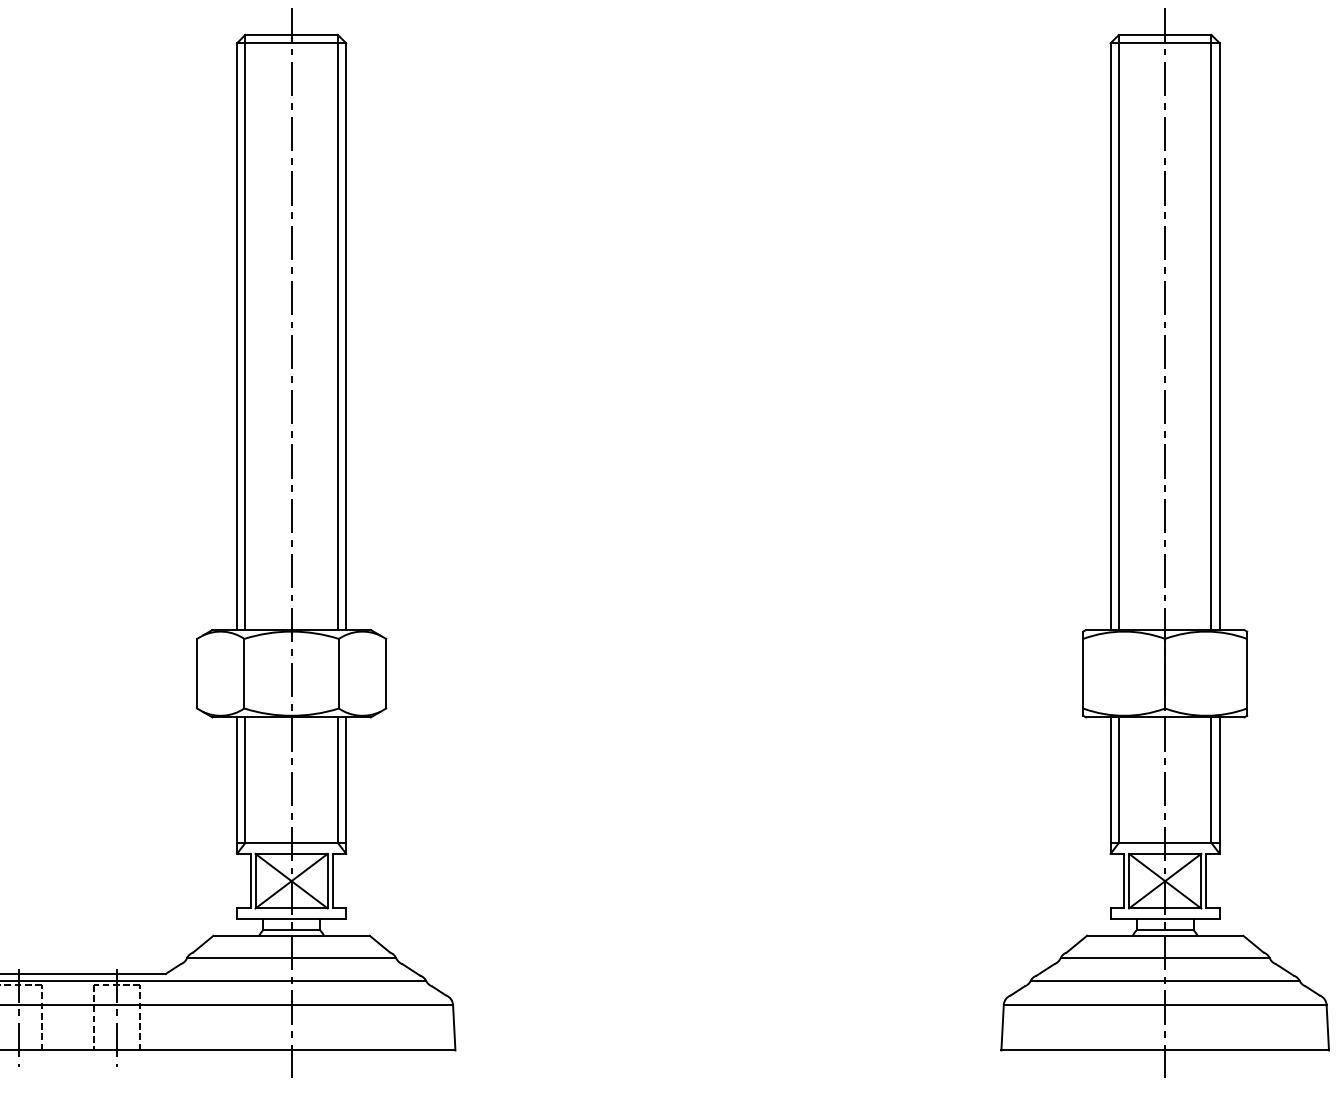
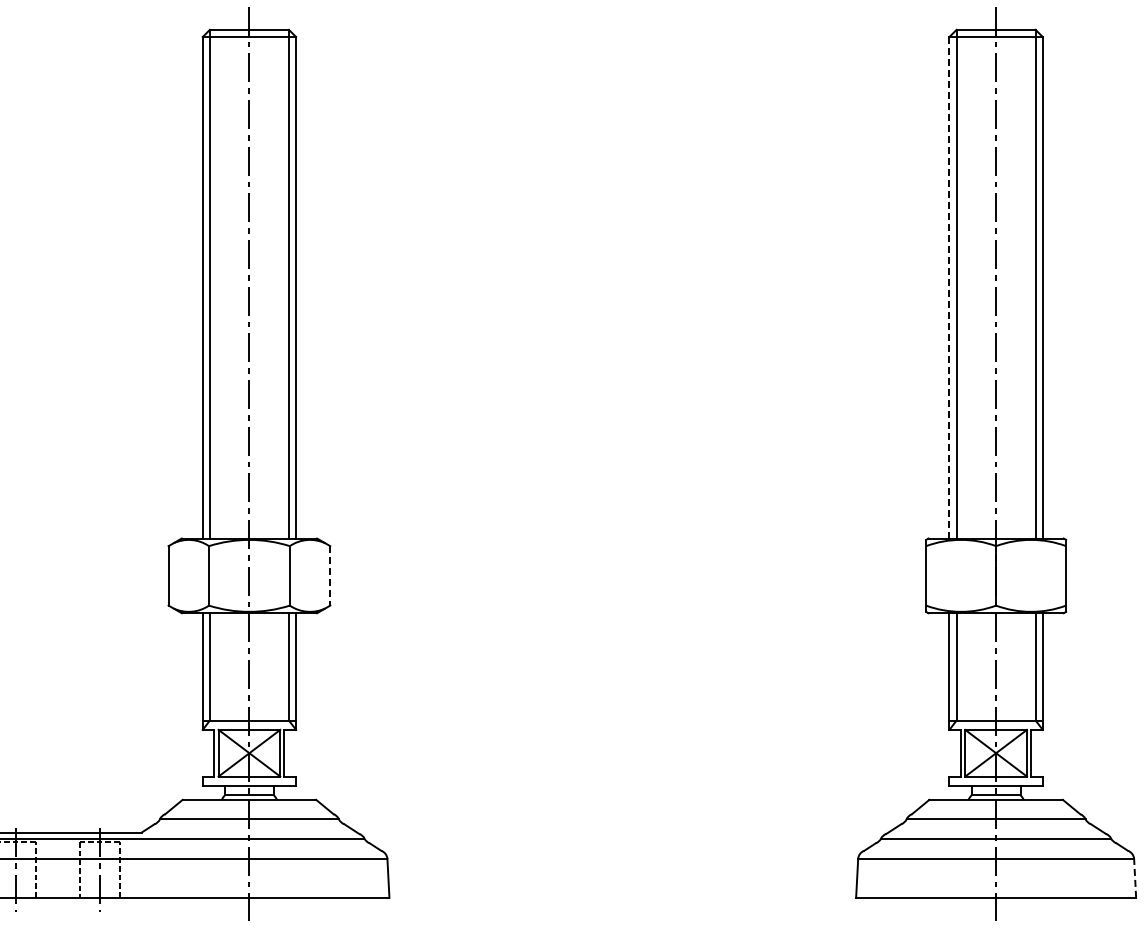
line: (1110, 336) -> (949, 287), solid -> dashed
line: (386, 673) -> (330, 575), solid -> dashed
line: (1328, 1027) -> (1135, 878), solid -> dashed

